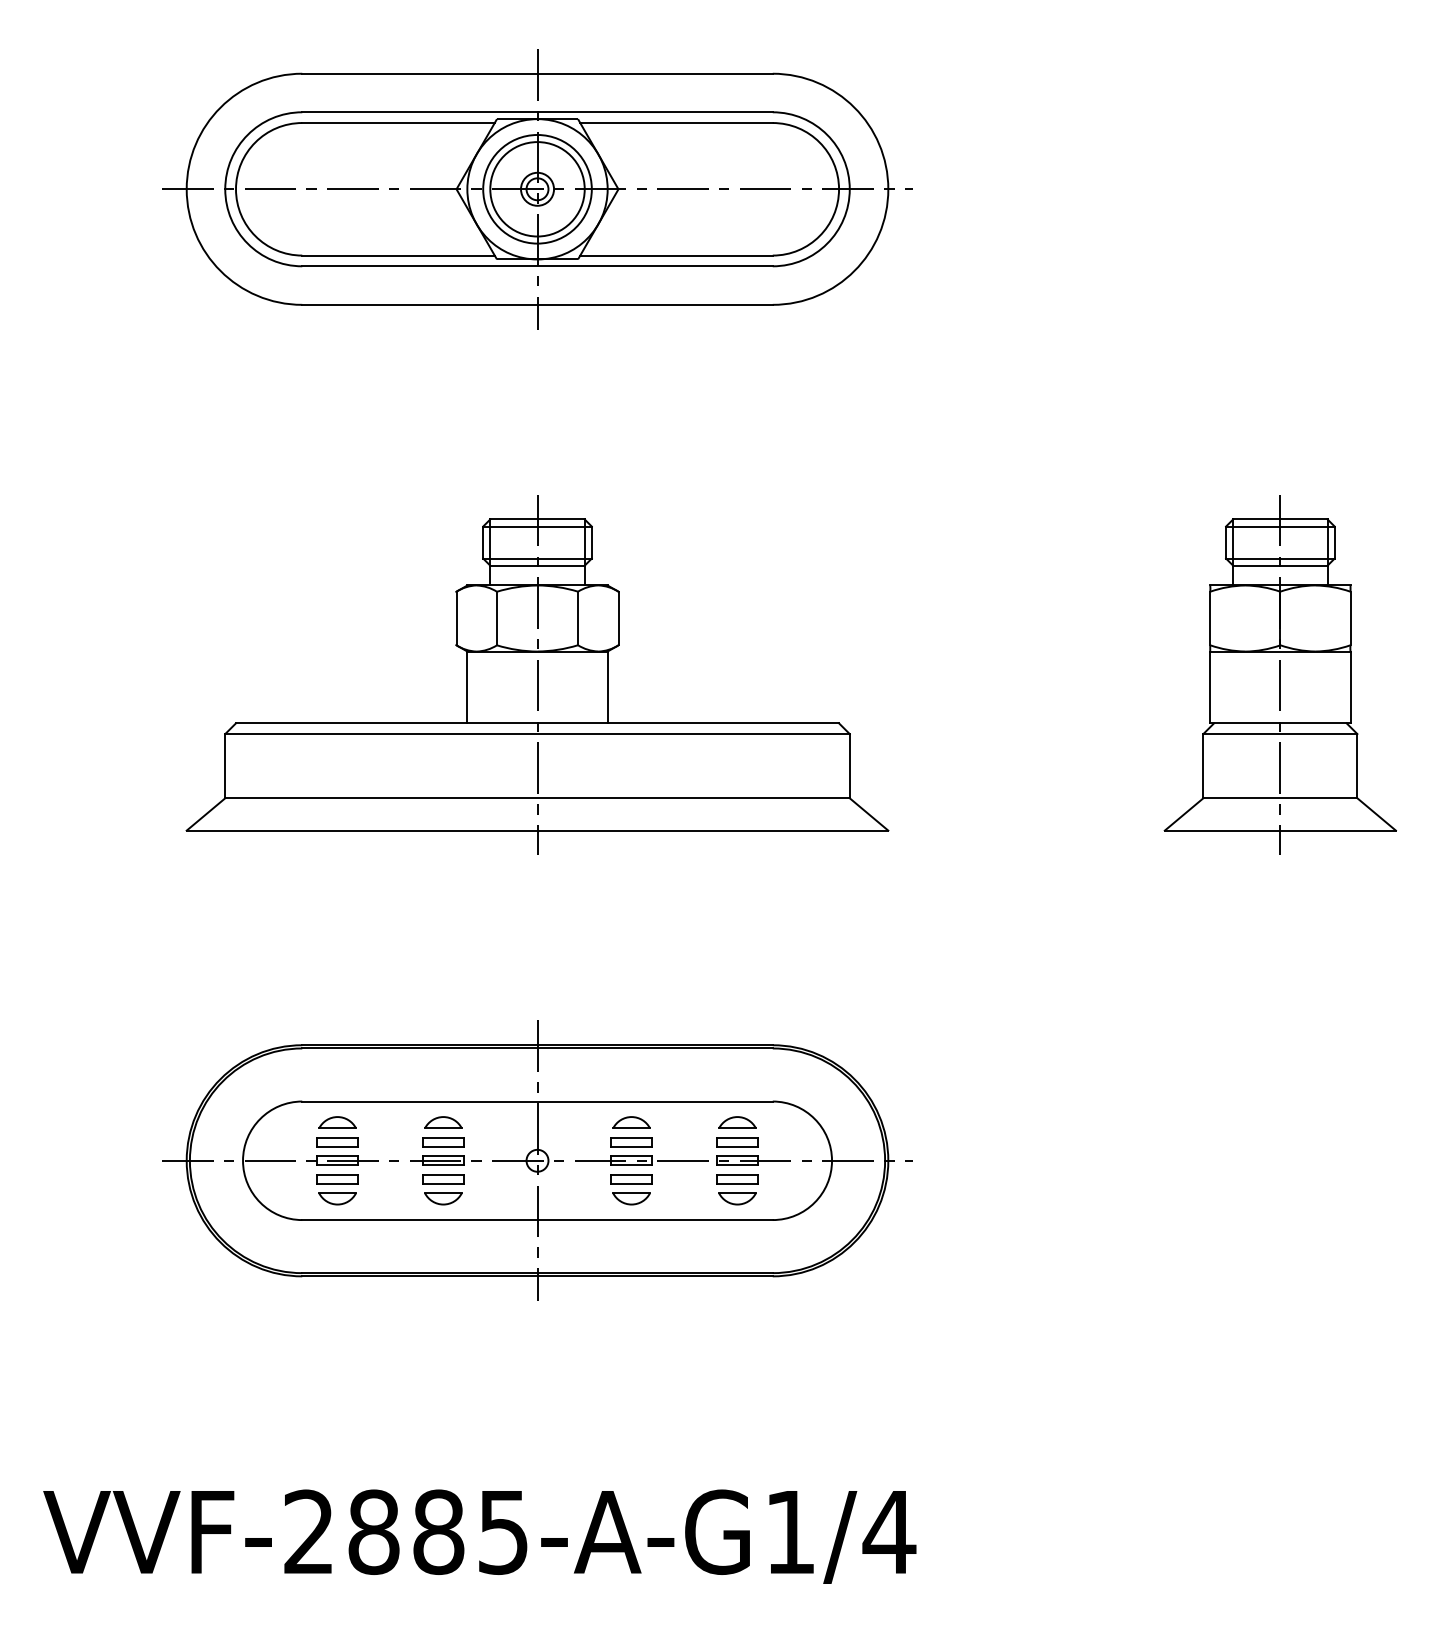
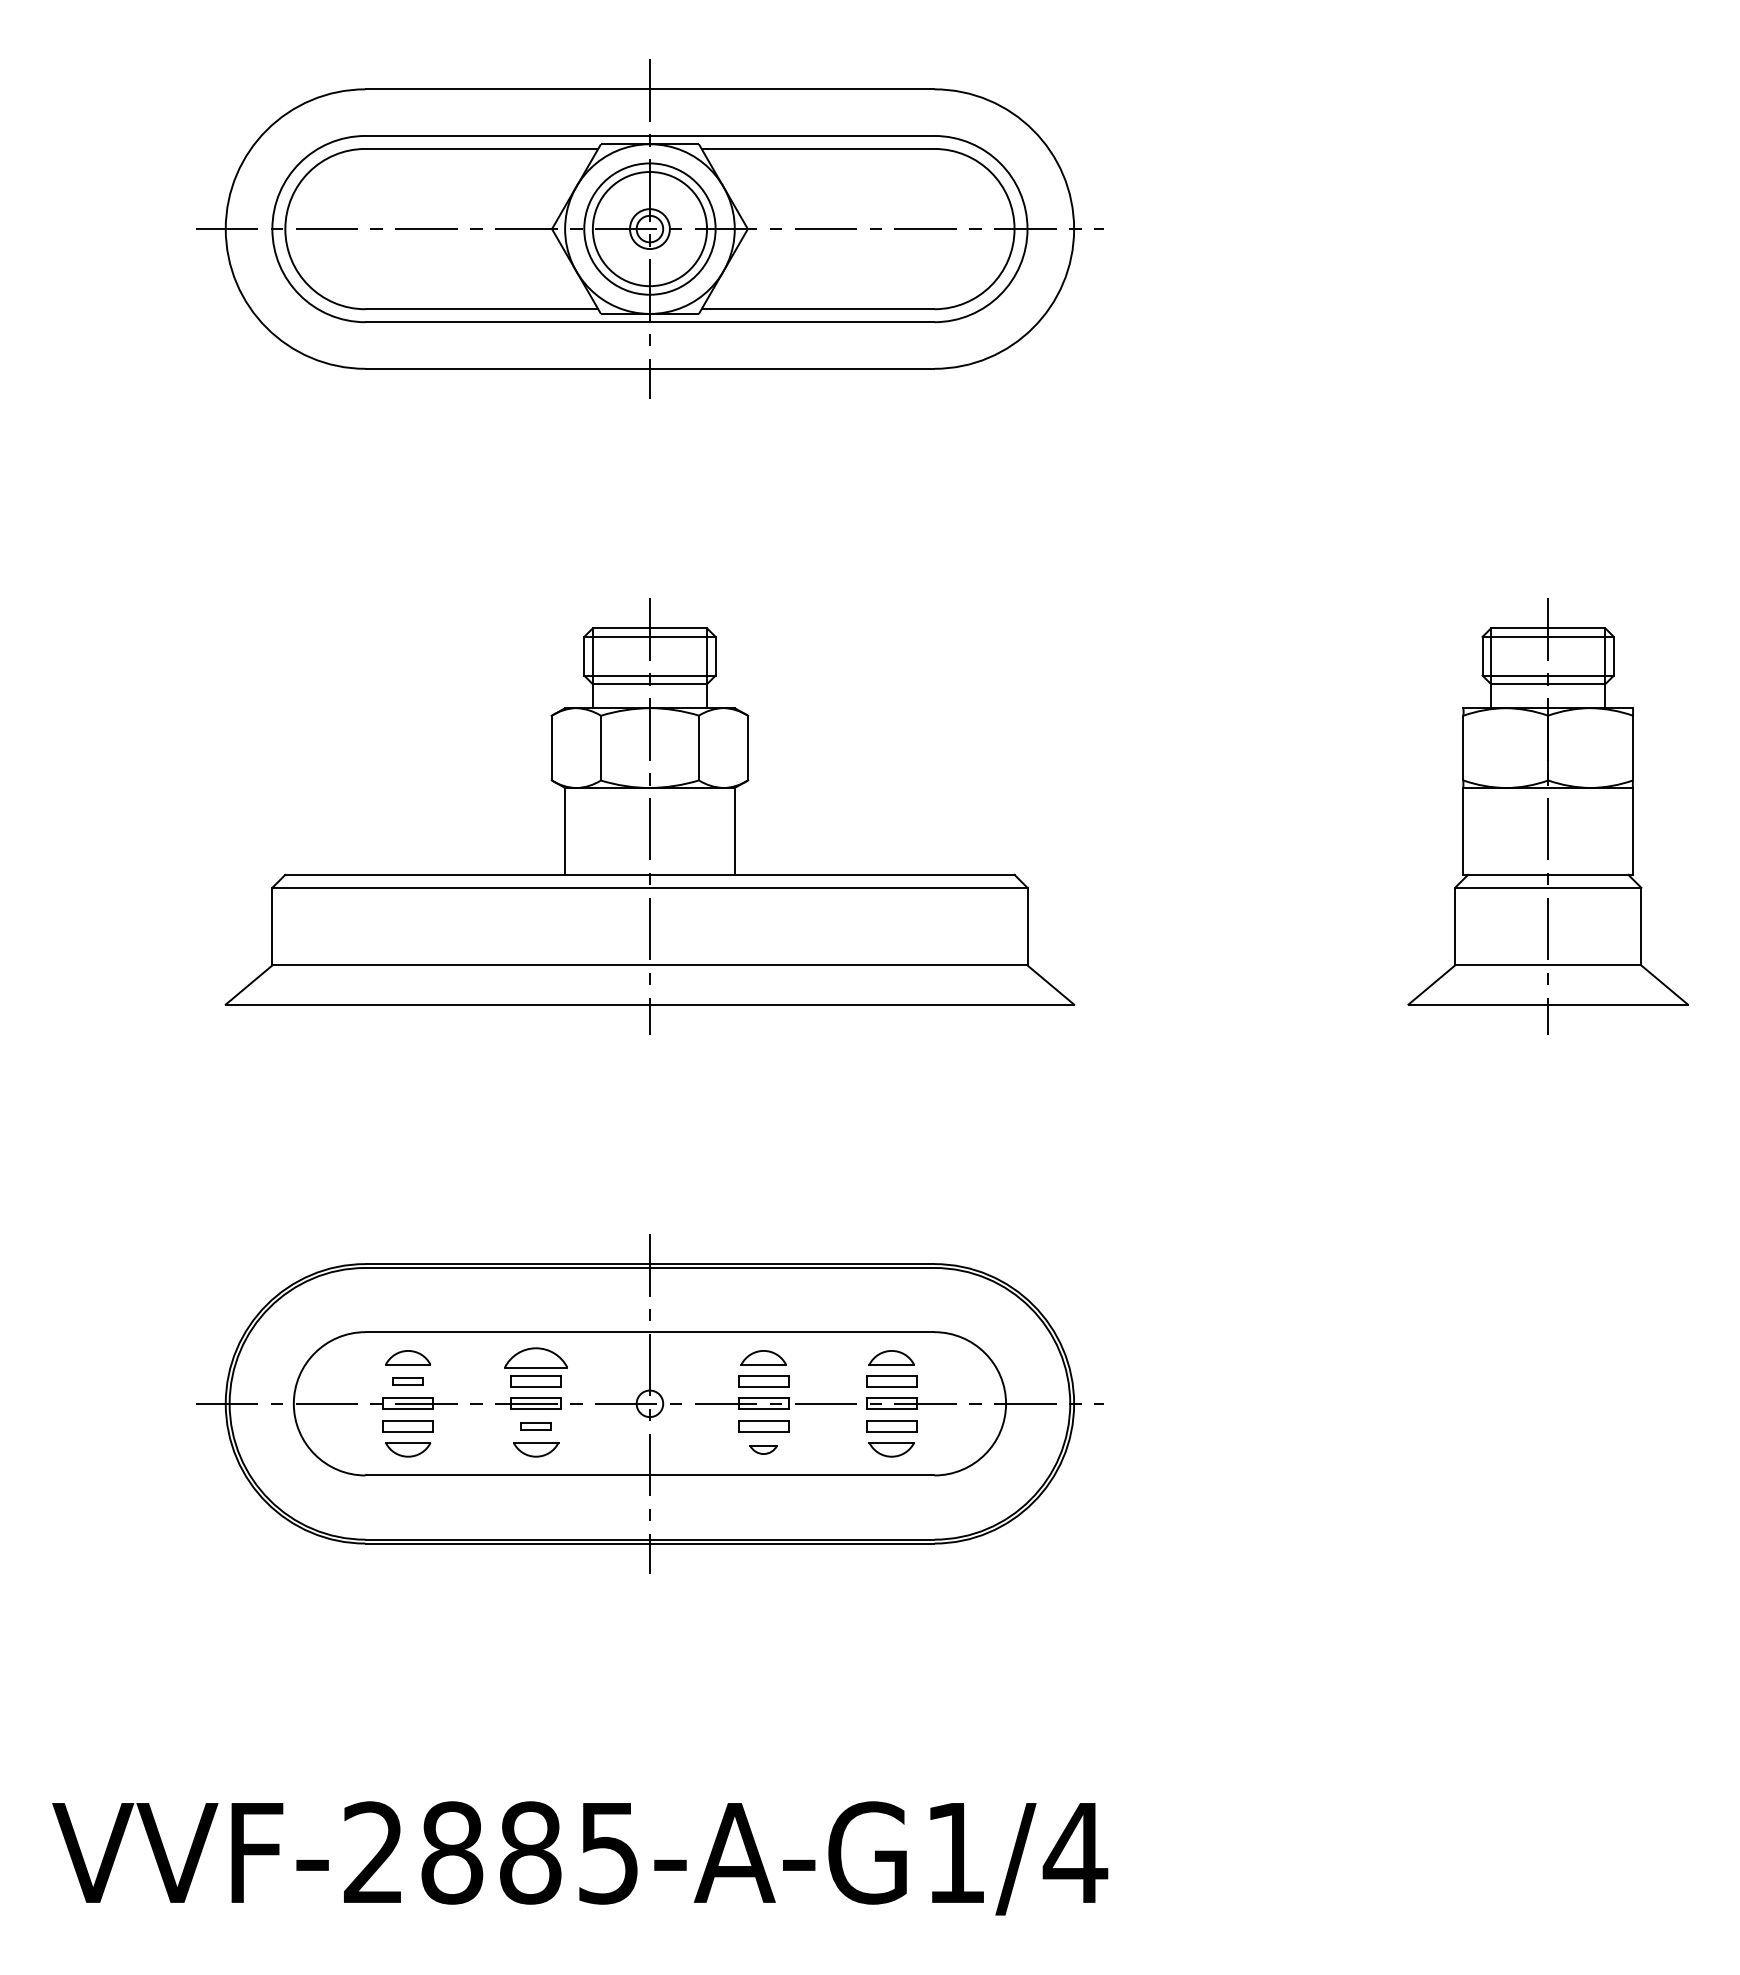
part: (443, 1122) -> (536, 1357), size x1.4
part: (337, 1142) -> (408, 1381), size x0.6
part: (443, 1179) -> (536, 1426), size x0.6
part: (631, 1198) -> (763, 1449), size x0.6

